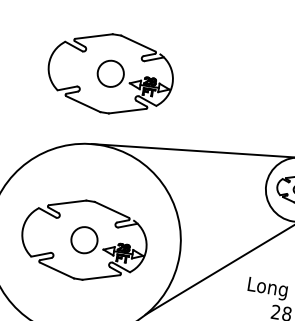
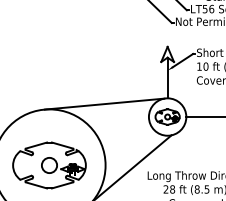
part: (110, 73) -> (49, 67), removed

